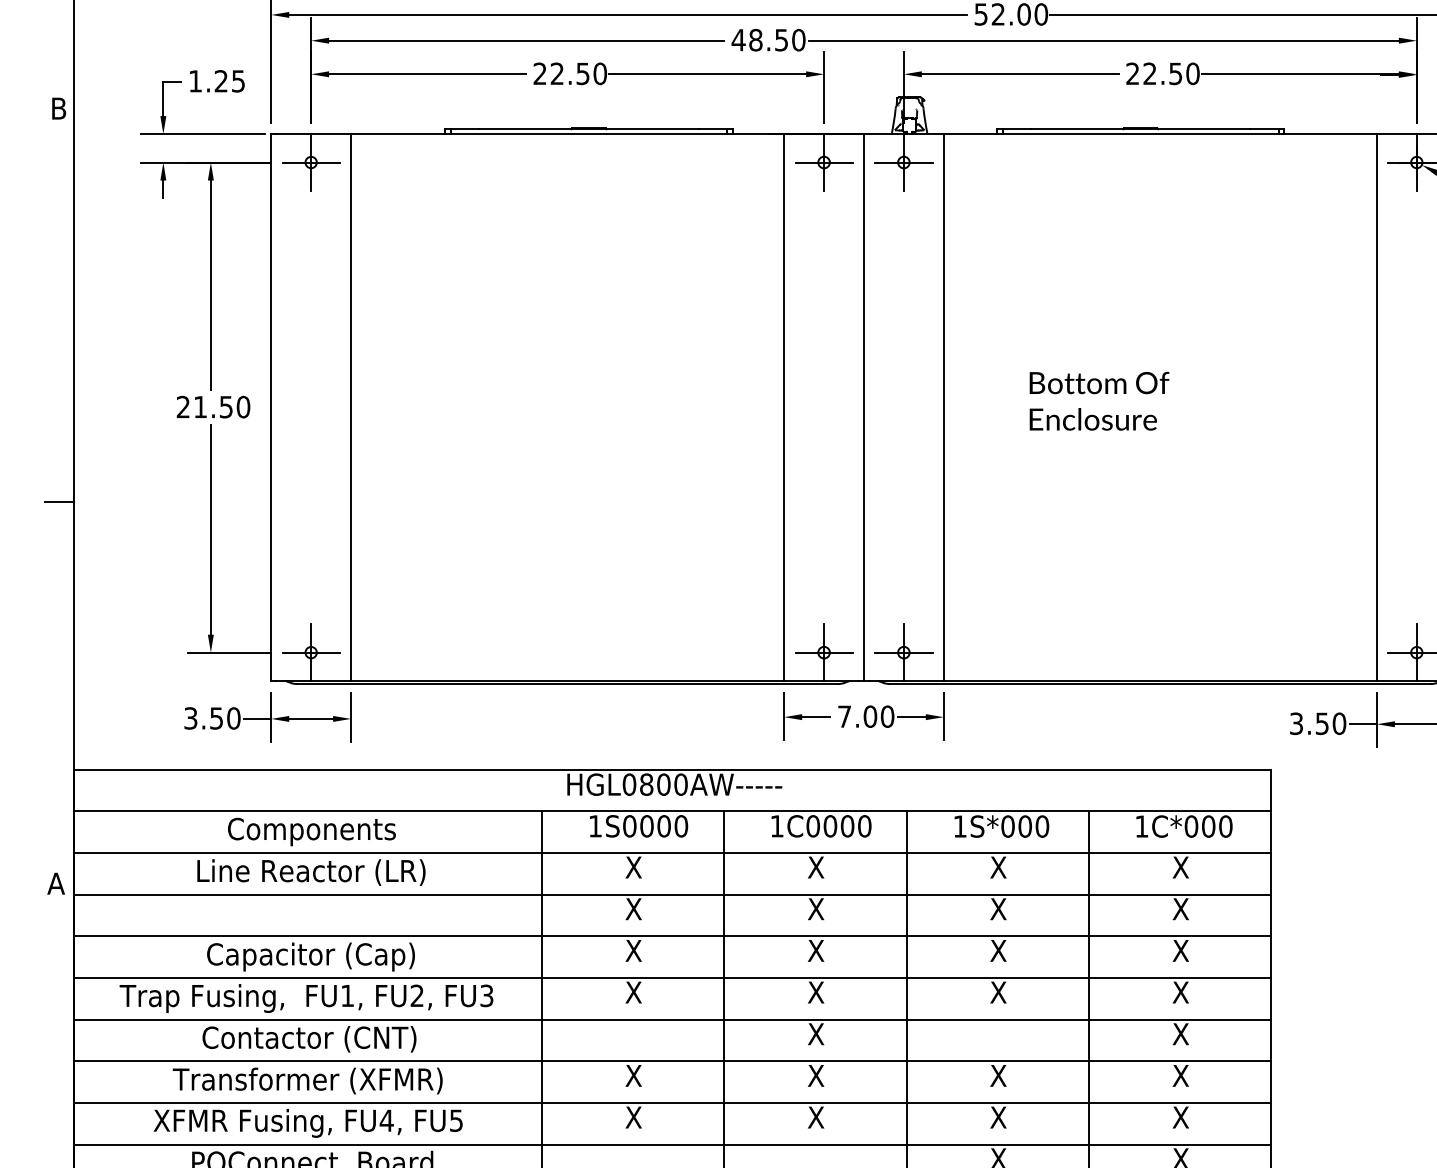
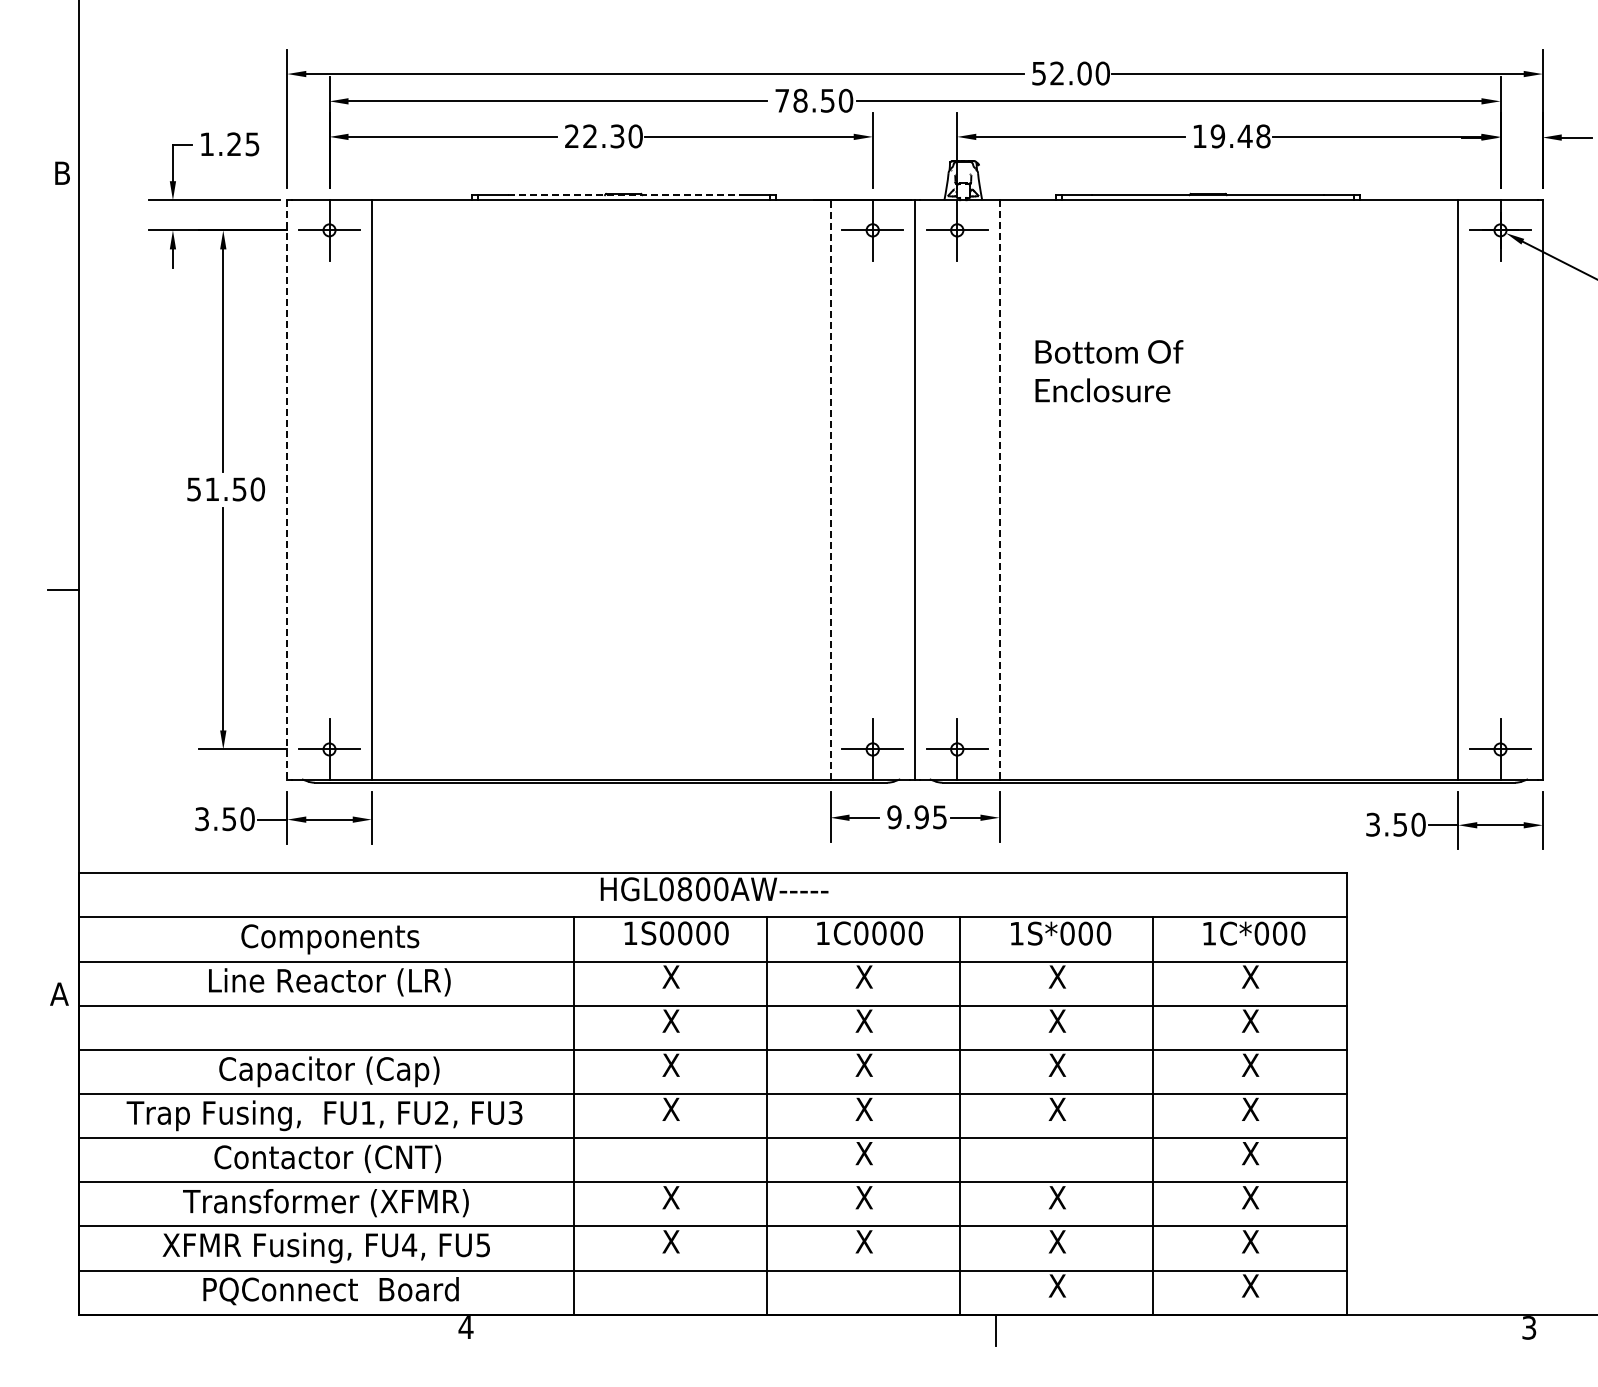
text: (737, 39) -> (781, 100), 48.50 -> 78.50
text: (583, 72) -> (617, 135), 22.50 -> 22.30
text: (1162, 73) -> (1231, 136), 22.50 -> 19.48
line: (589, 129) -> (624, 195), solid -> dashed
text: (1099, 401) -> (1109, 371), moved
text: (182, 407) -> (193, 489), 21.50 -> 51.50
line: (271, 407) -> (287, 489), solid -> dashed
line: (784, 407) -> (830, 489), solid -> dashed
line: (943, 407) -> (999, 489), solid -> dashed
text: (866, 716) -> (917, 817), 7.00 -> 9.95

